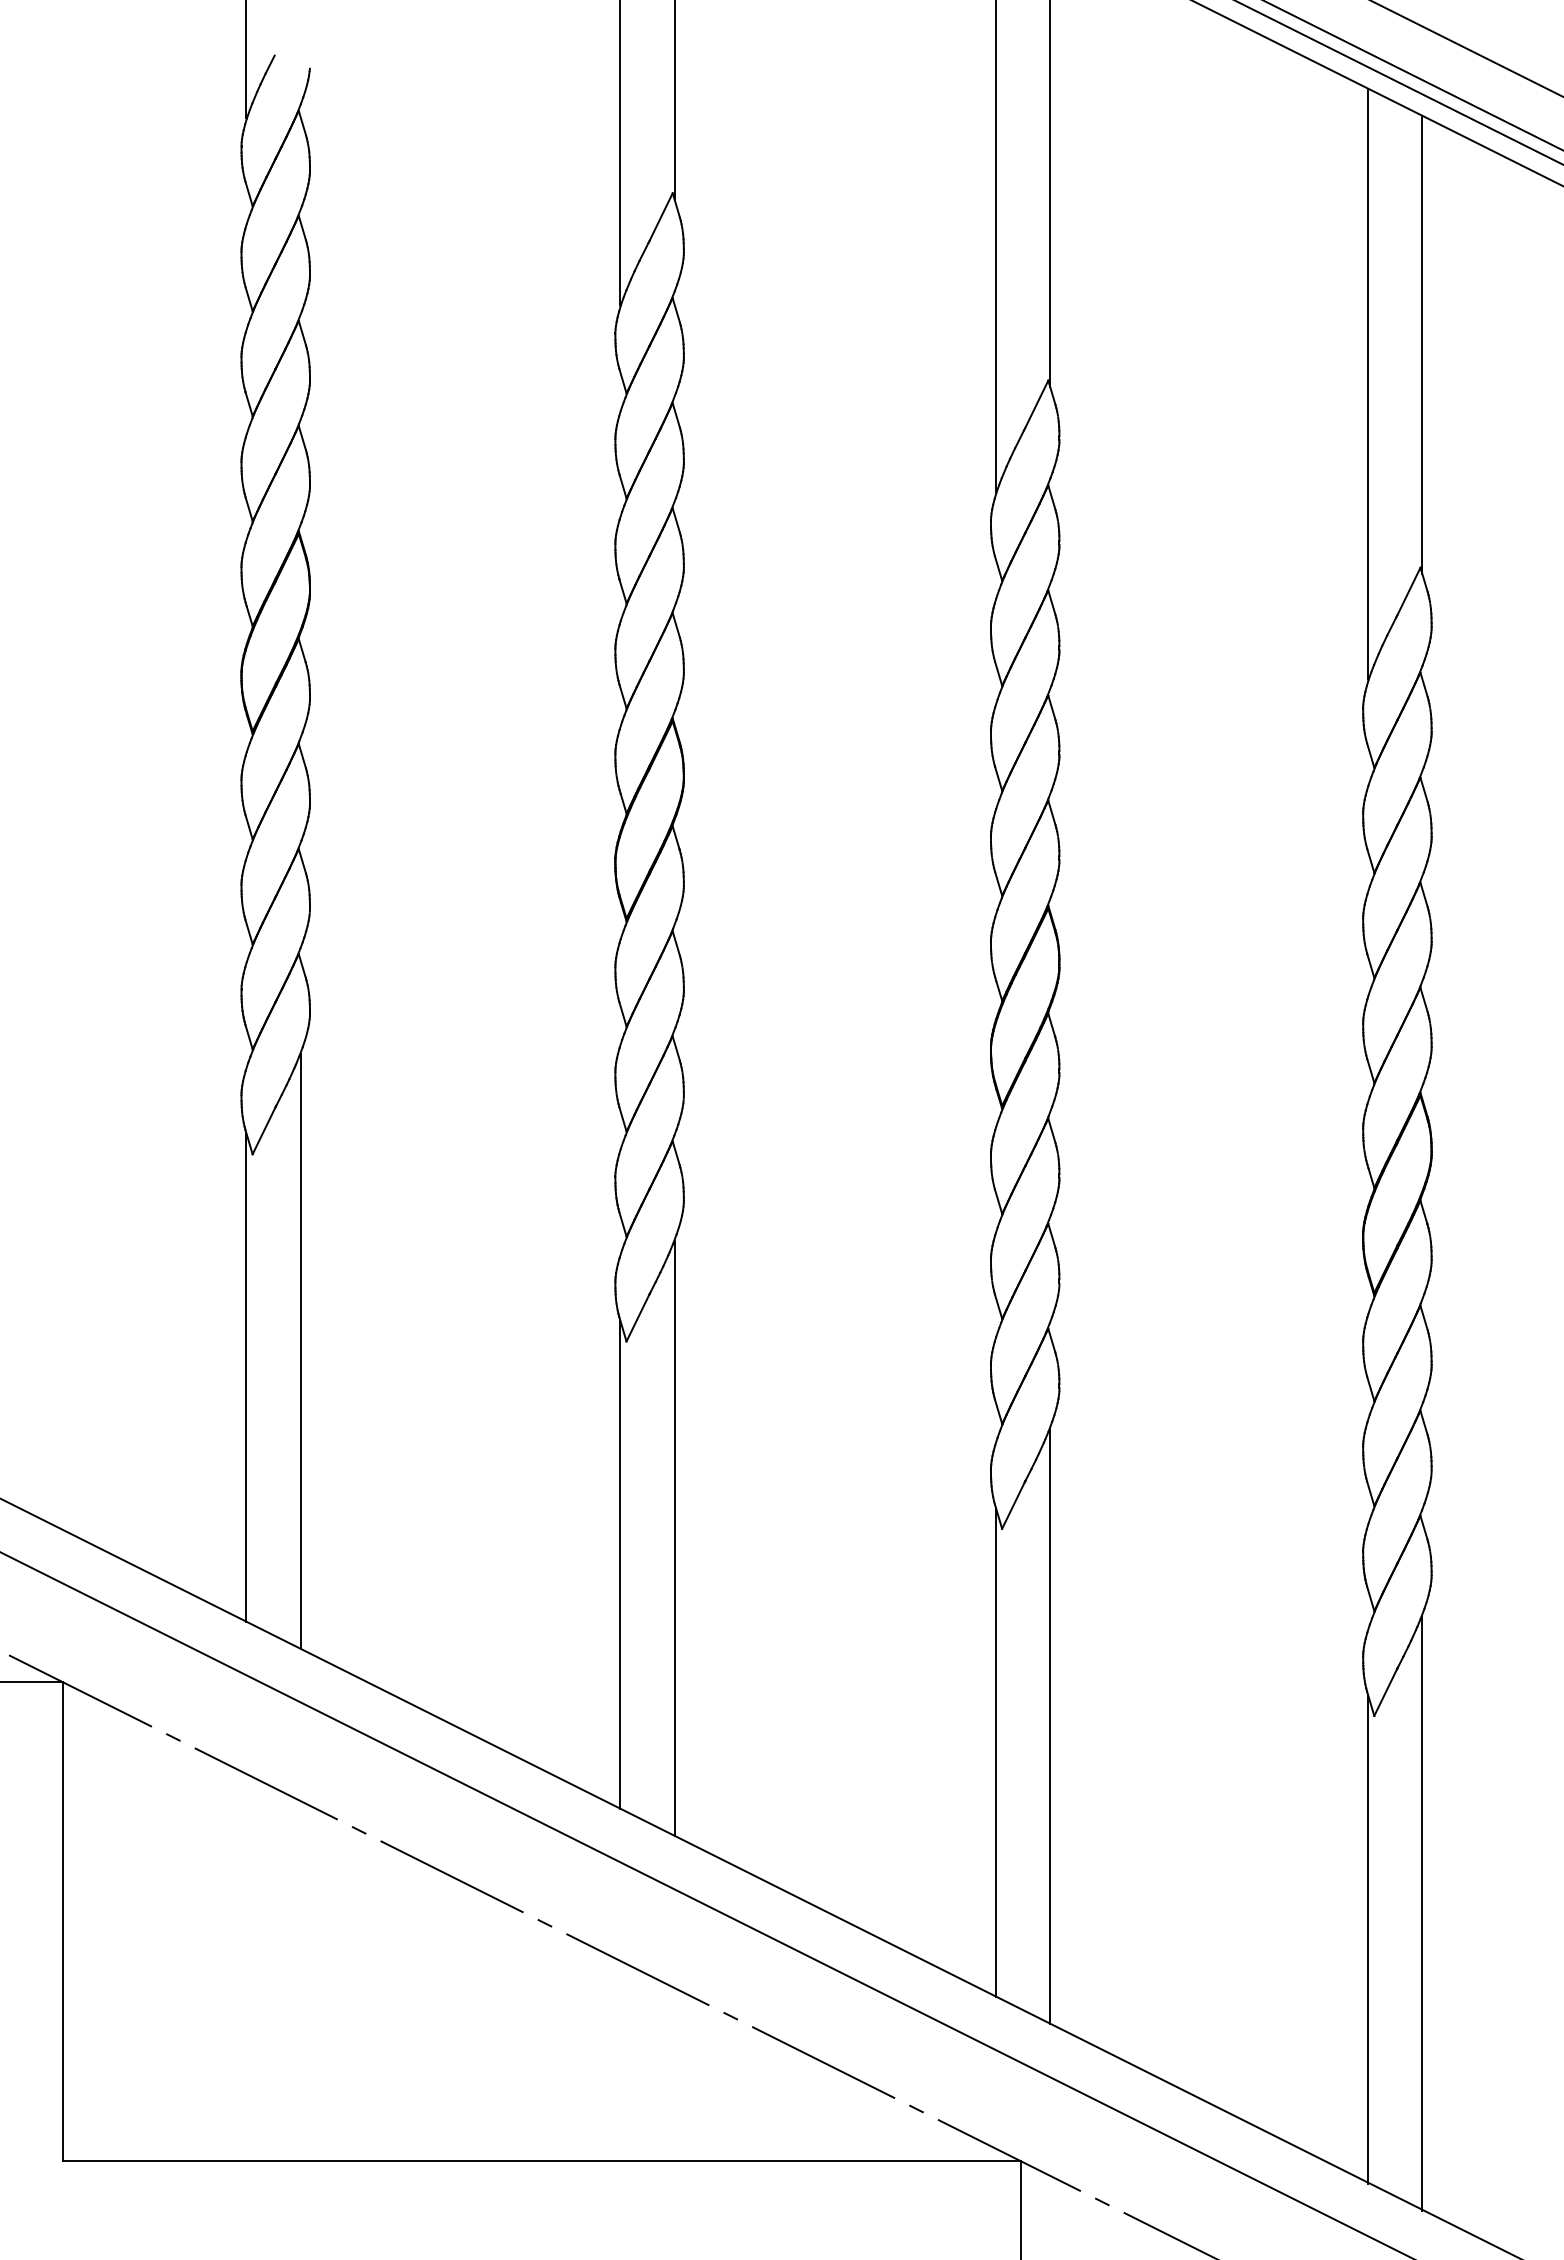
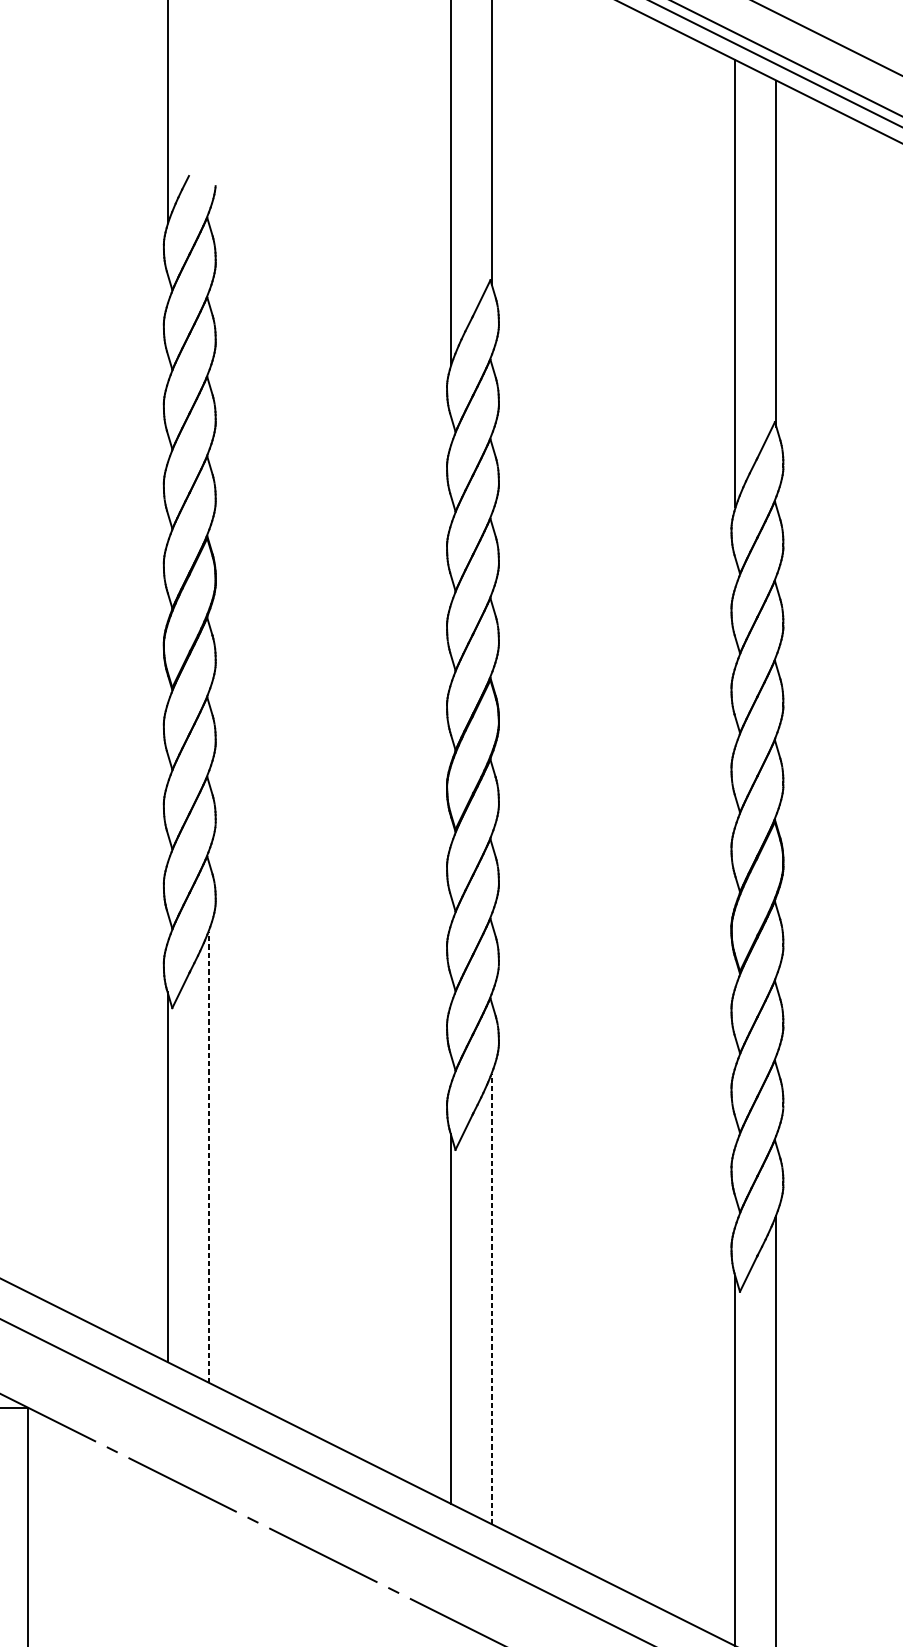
line: (300, 1351) -> (208, 1157), solid -> dashed
line: (674, 1538) -> (491, 1299), solid -> dashed

